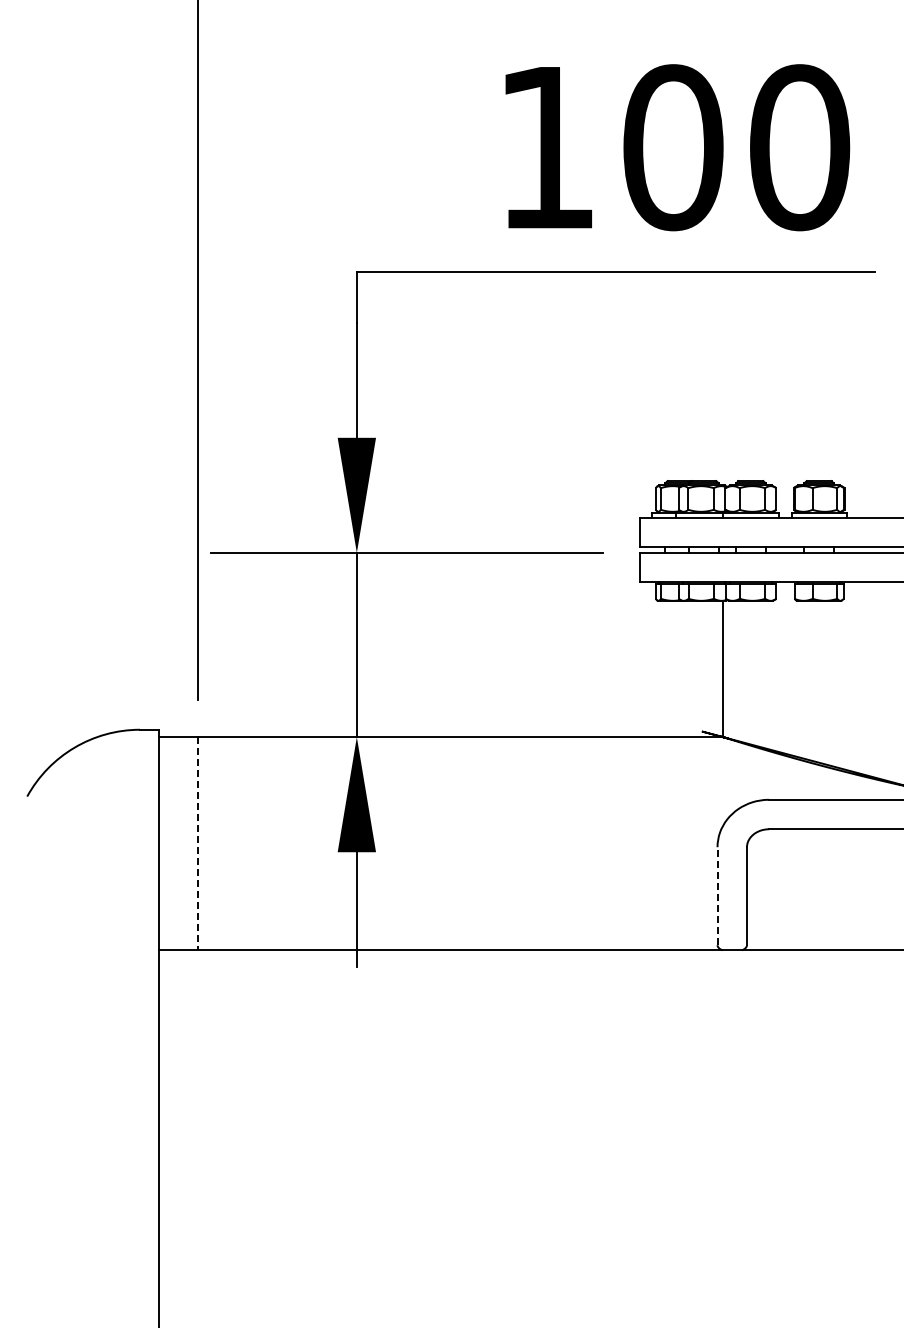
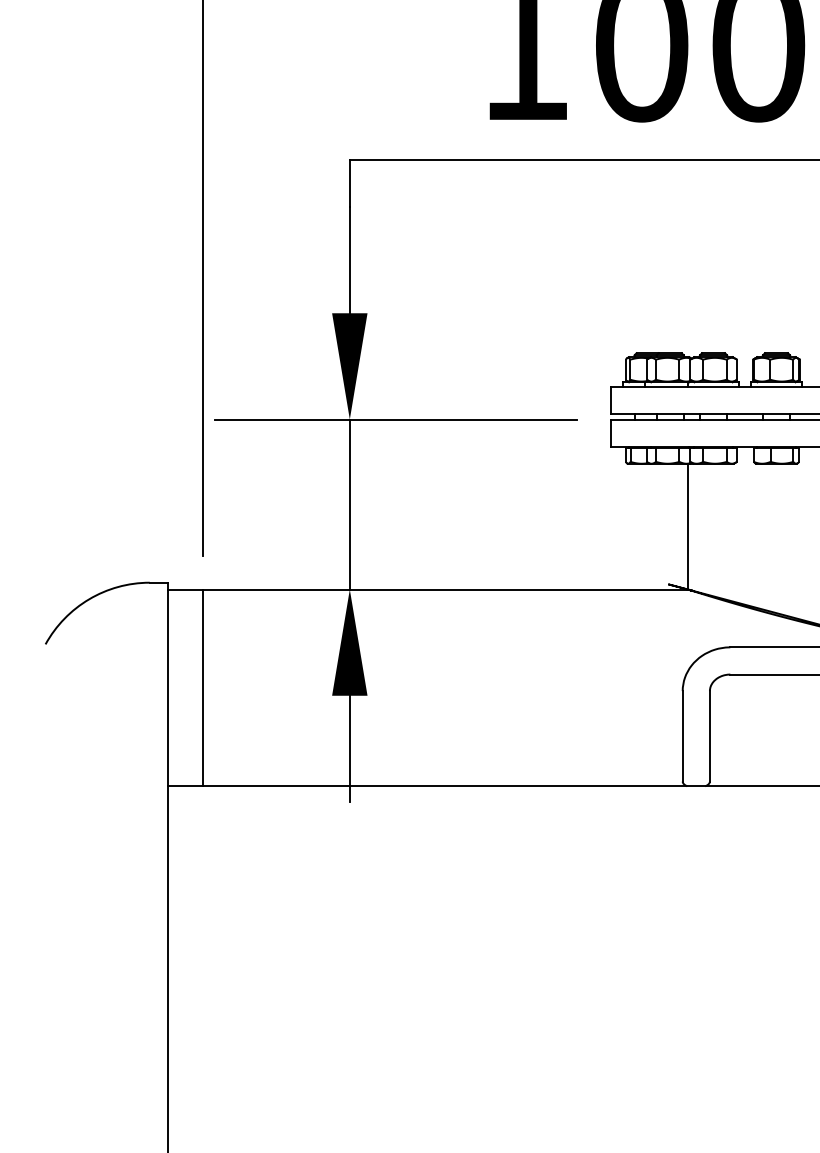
line: (198, 843) -> (203, 687), dashed -> solid
line: (717, 895) -> (682, 735), dashed -> solid

